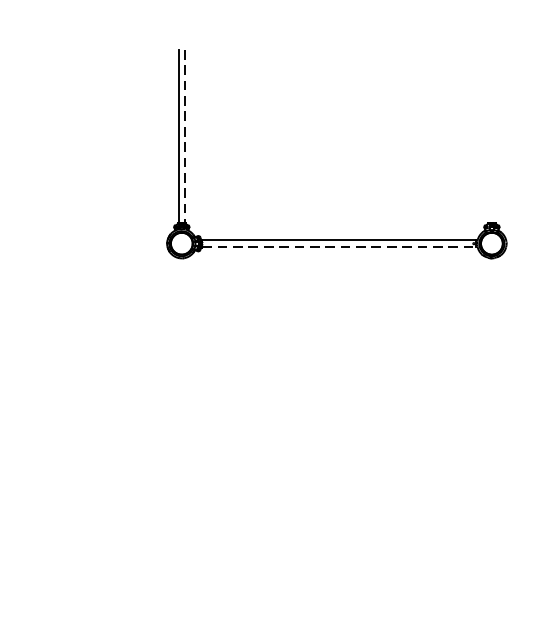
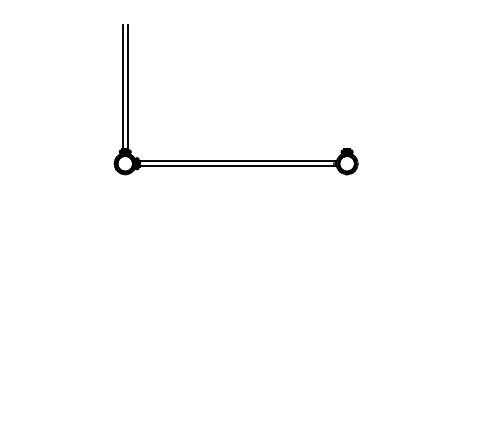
line: (184, 137) -> (127, 87), dashed -> solid
line: (338, 247) -> (237, 166), dashed -> solid

